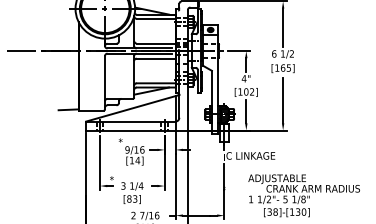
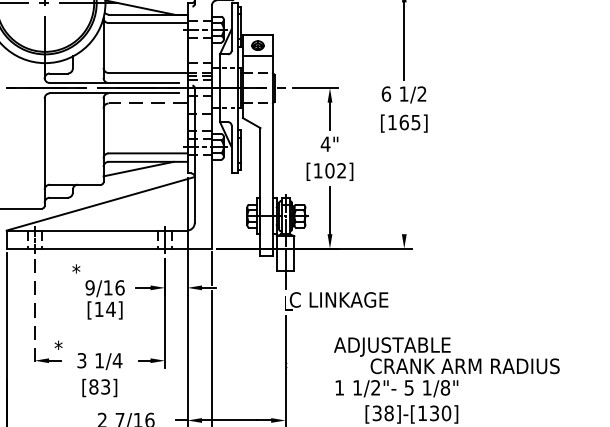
line: (156, 58) -> (148, 103), solid -> dashed
line: (283, 100) -> (405, 188), removed
line: (100, 163) -> (35, 315), solid -> dashed

